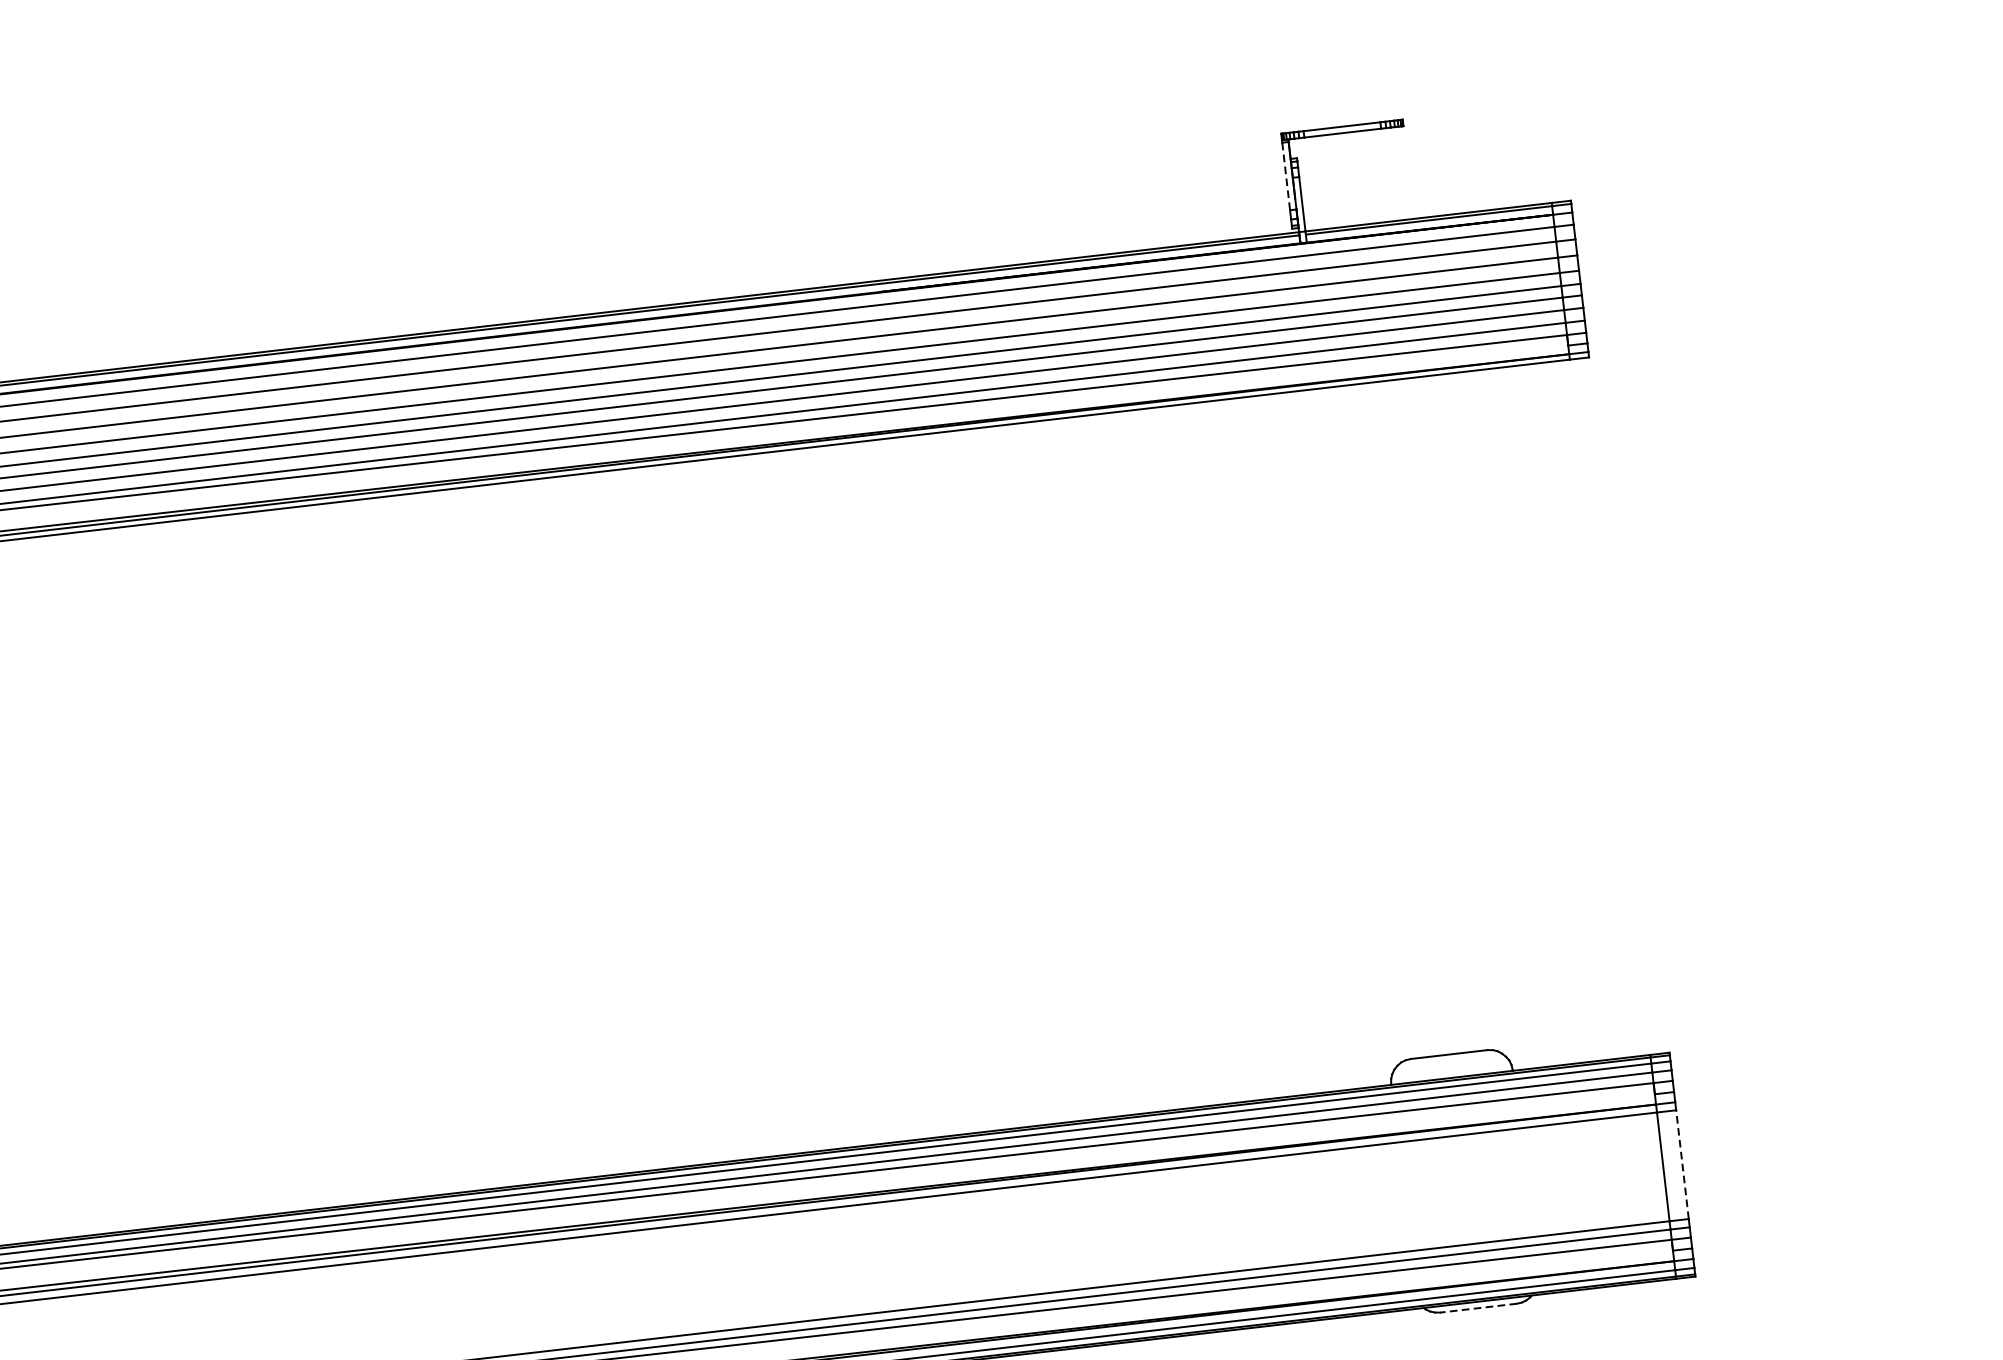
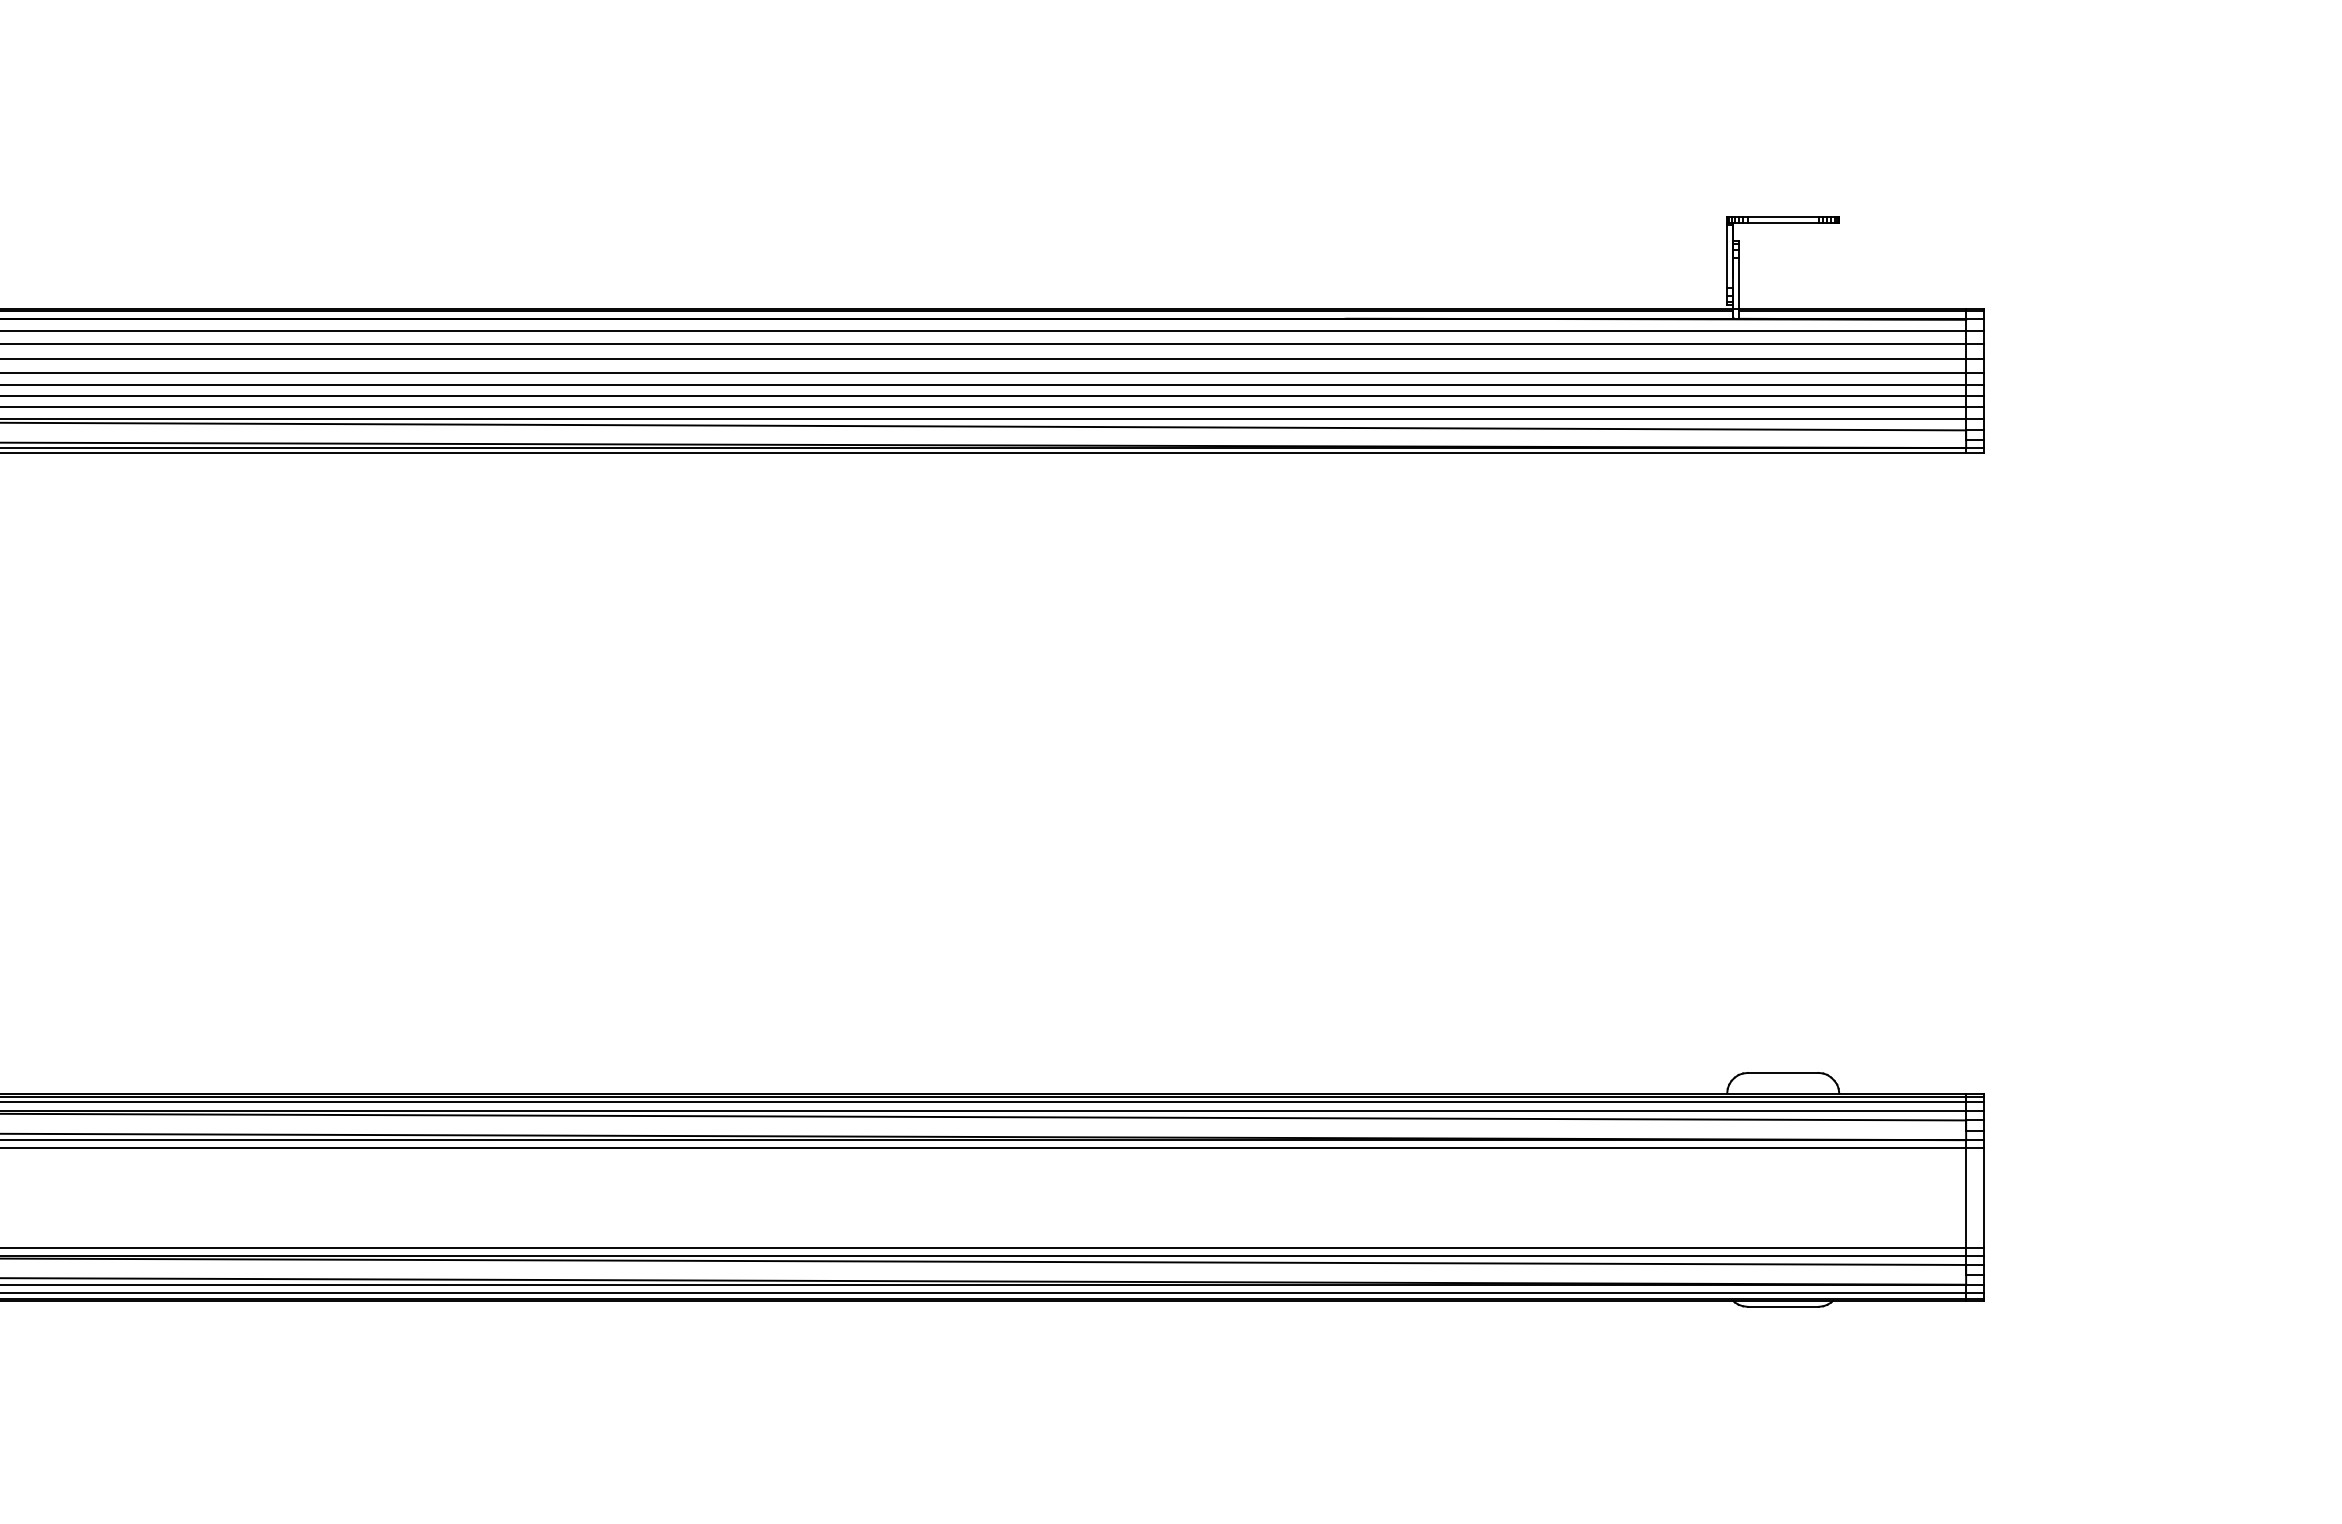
line: (1286, 176) -> (1727, 256), dashed -> solid
line: (1682, 1164) -> (1983, 1197), dashed -> solid
line: (1477, 1307) -> (1782, 1306), dashed -> solid

